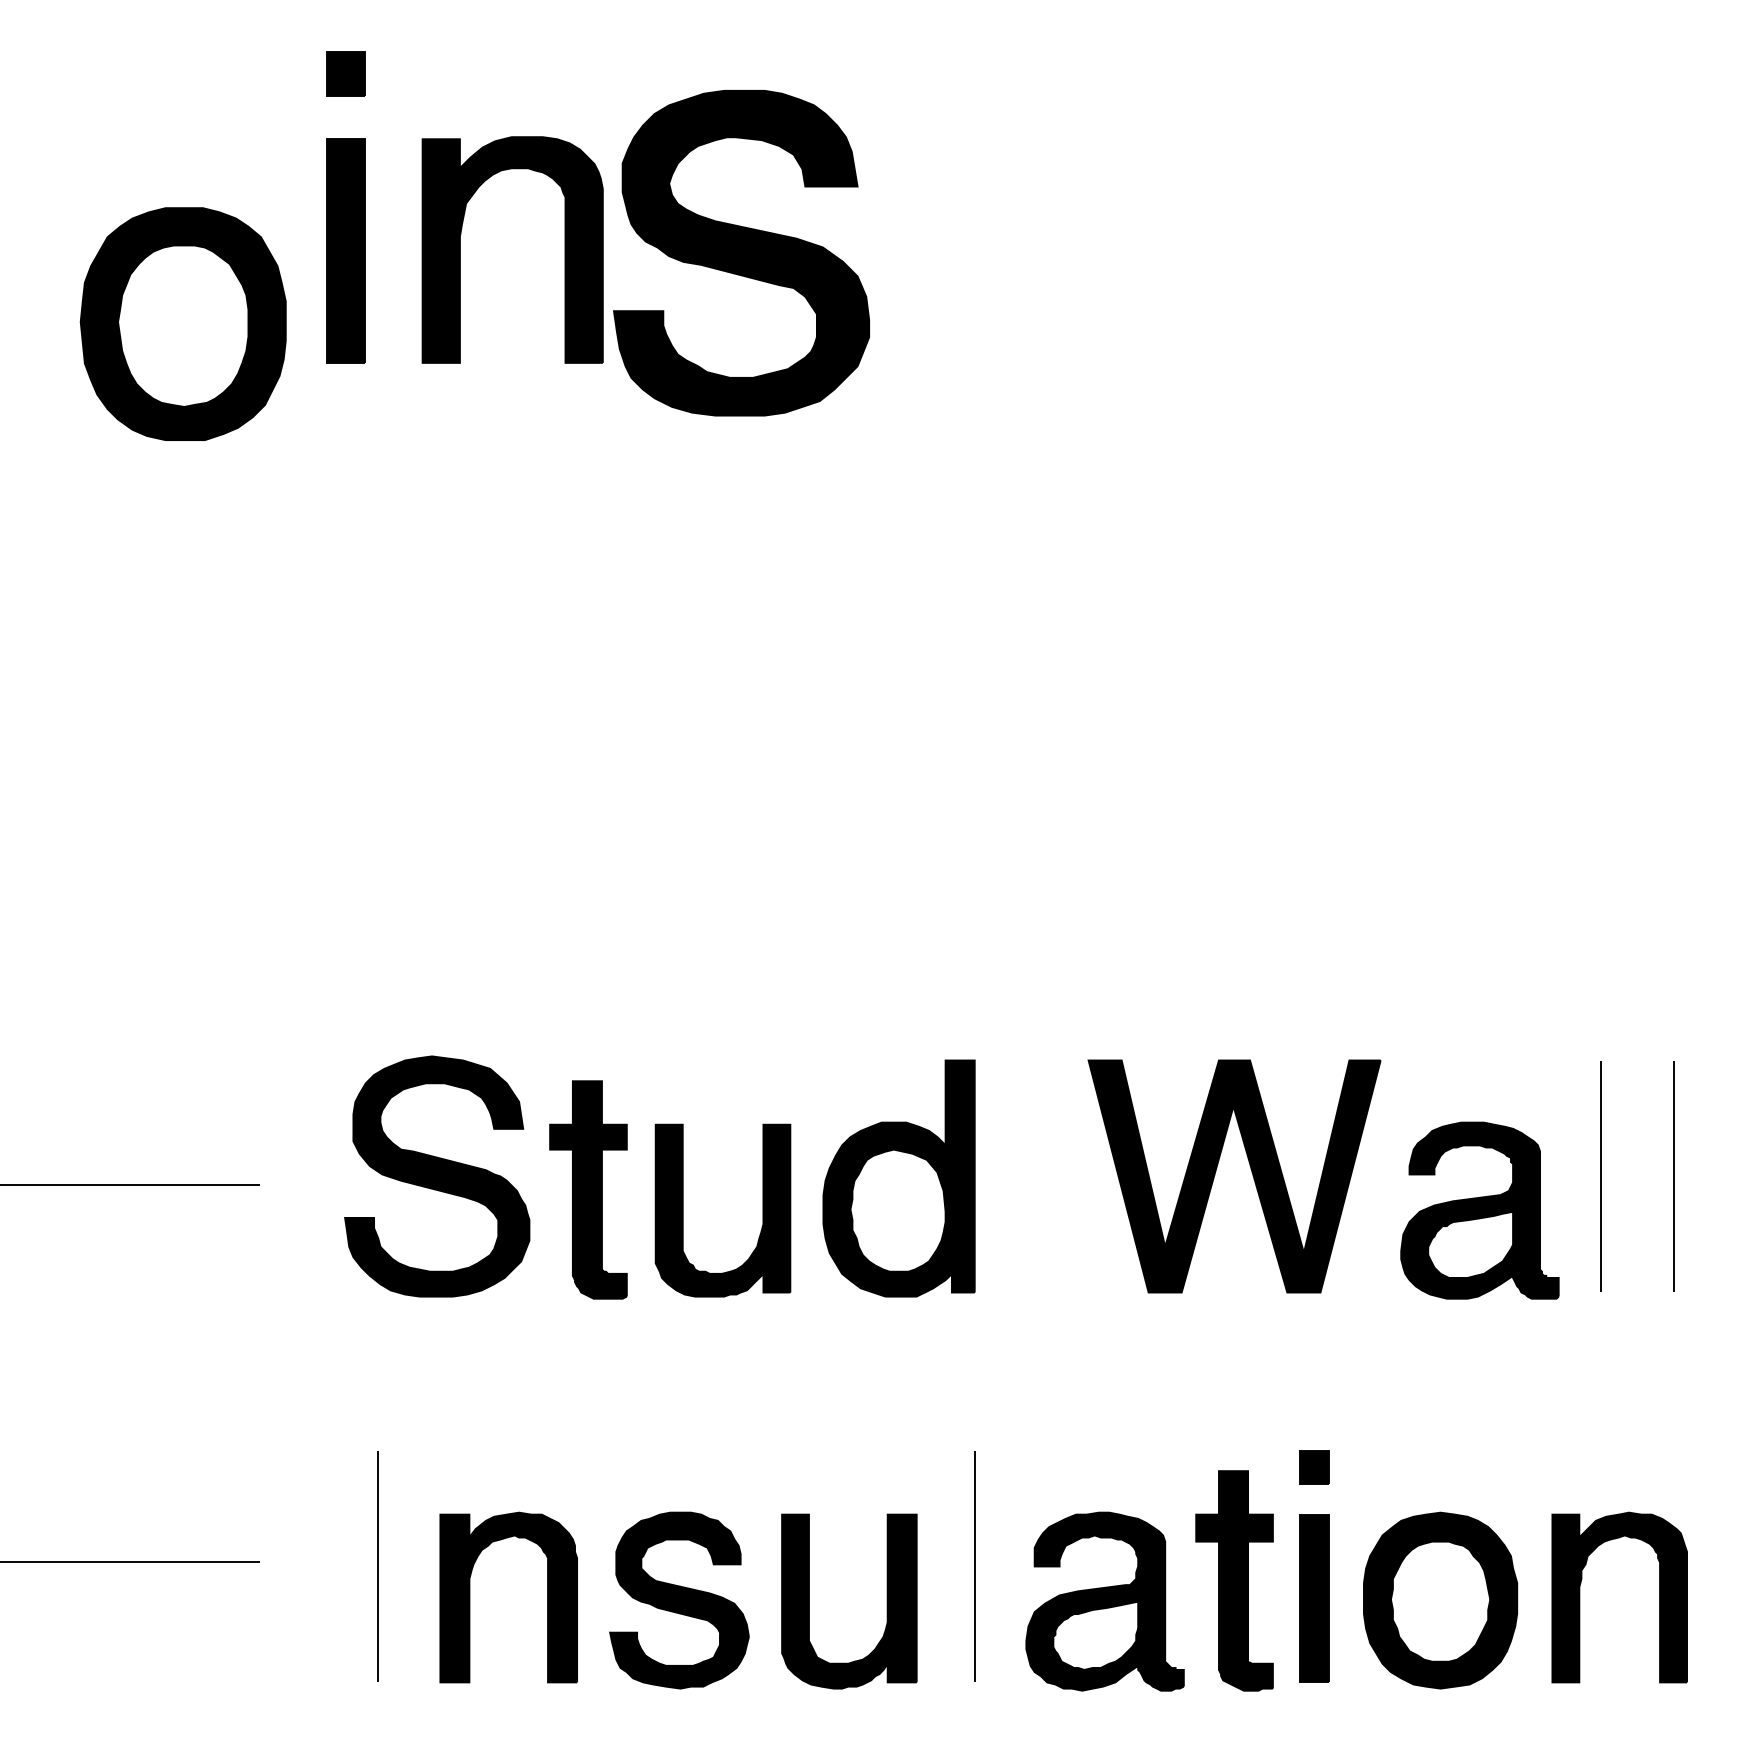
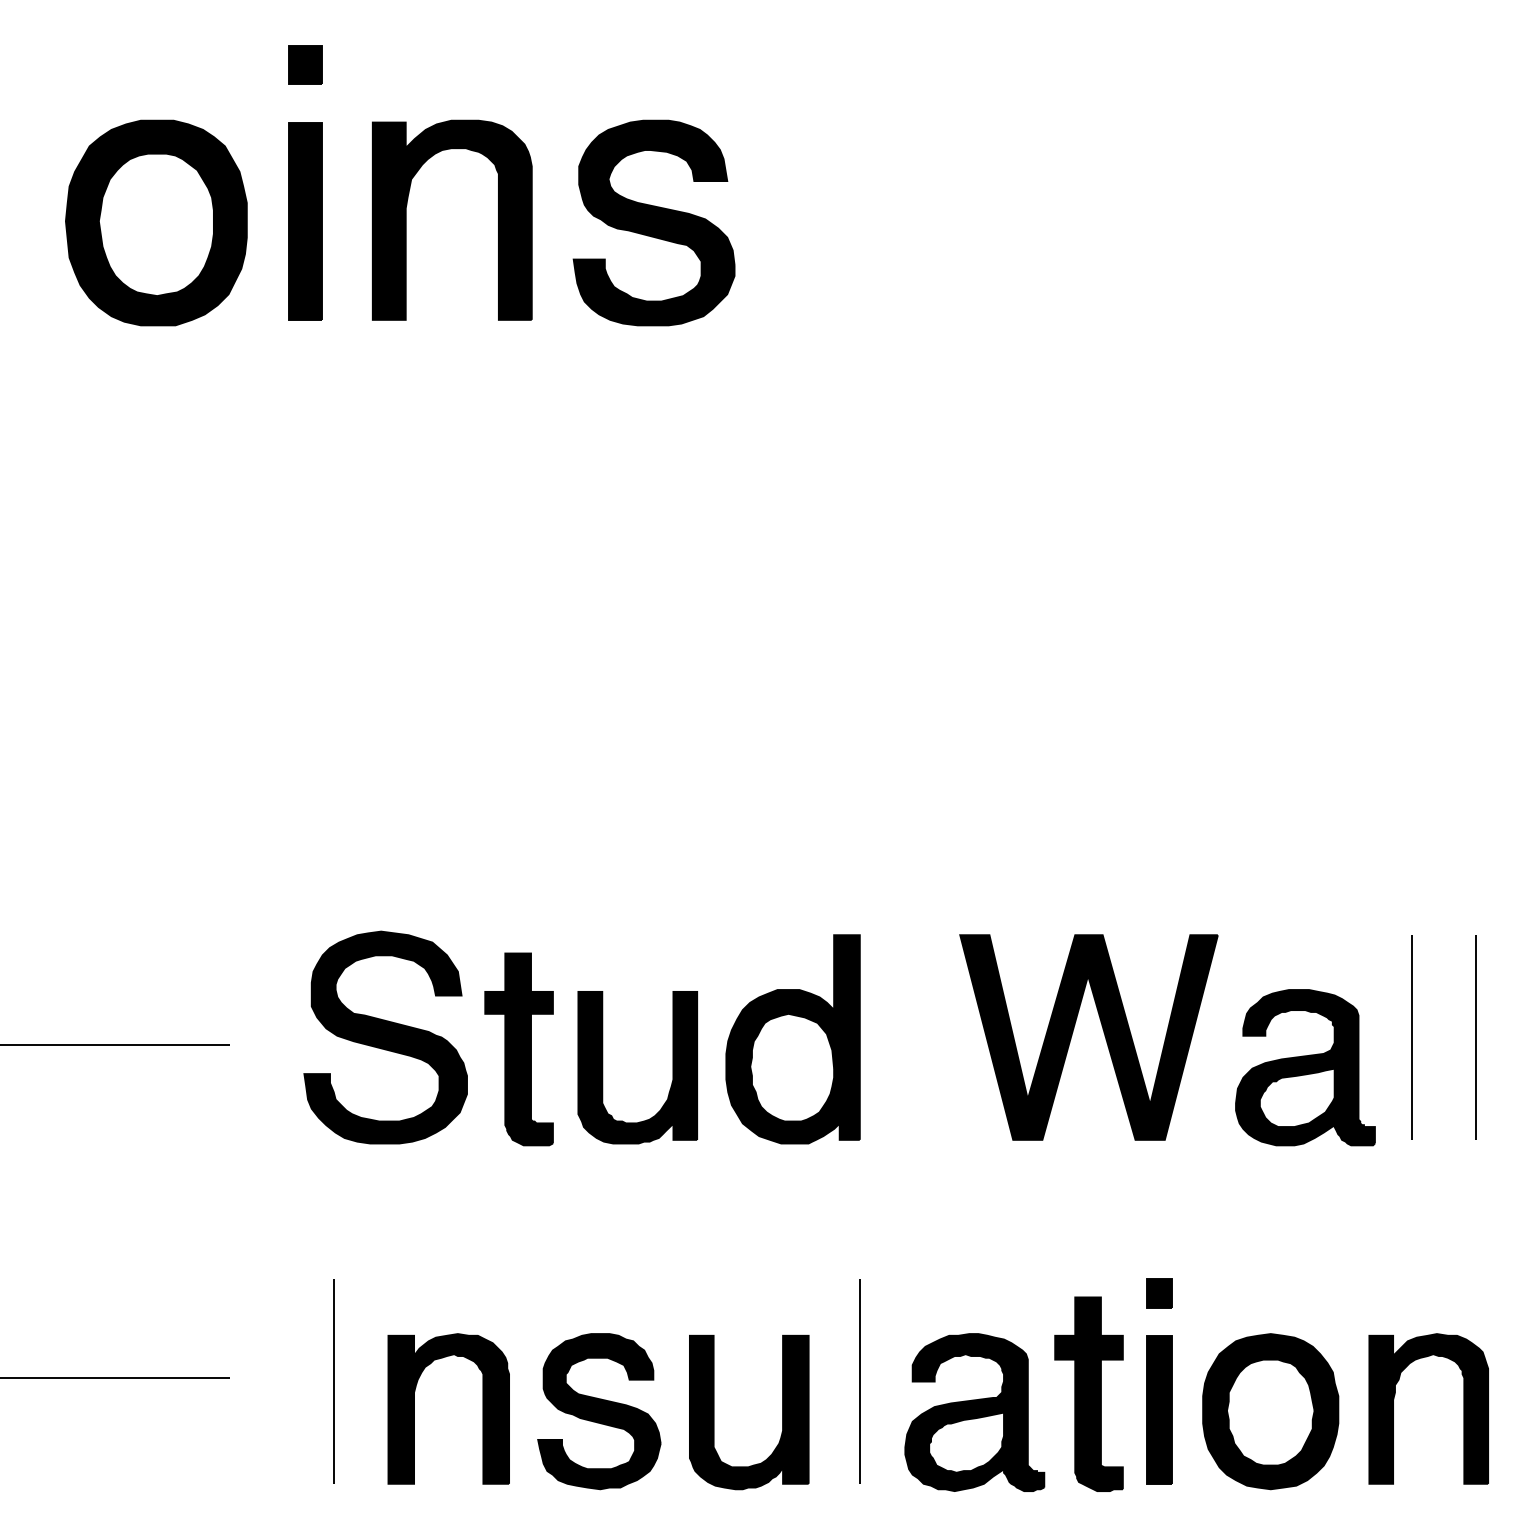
part: (741, 252) -> (654, 222), size x0.71
part: (182, 323) -> (155, 222), moved

